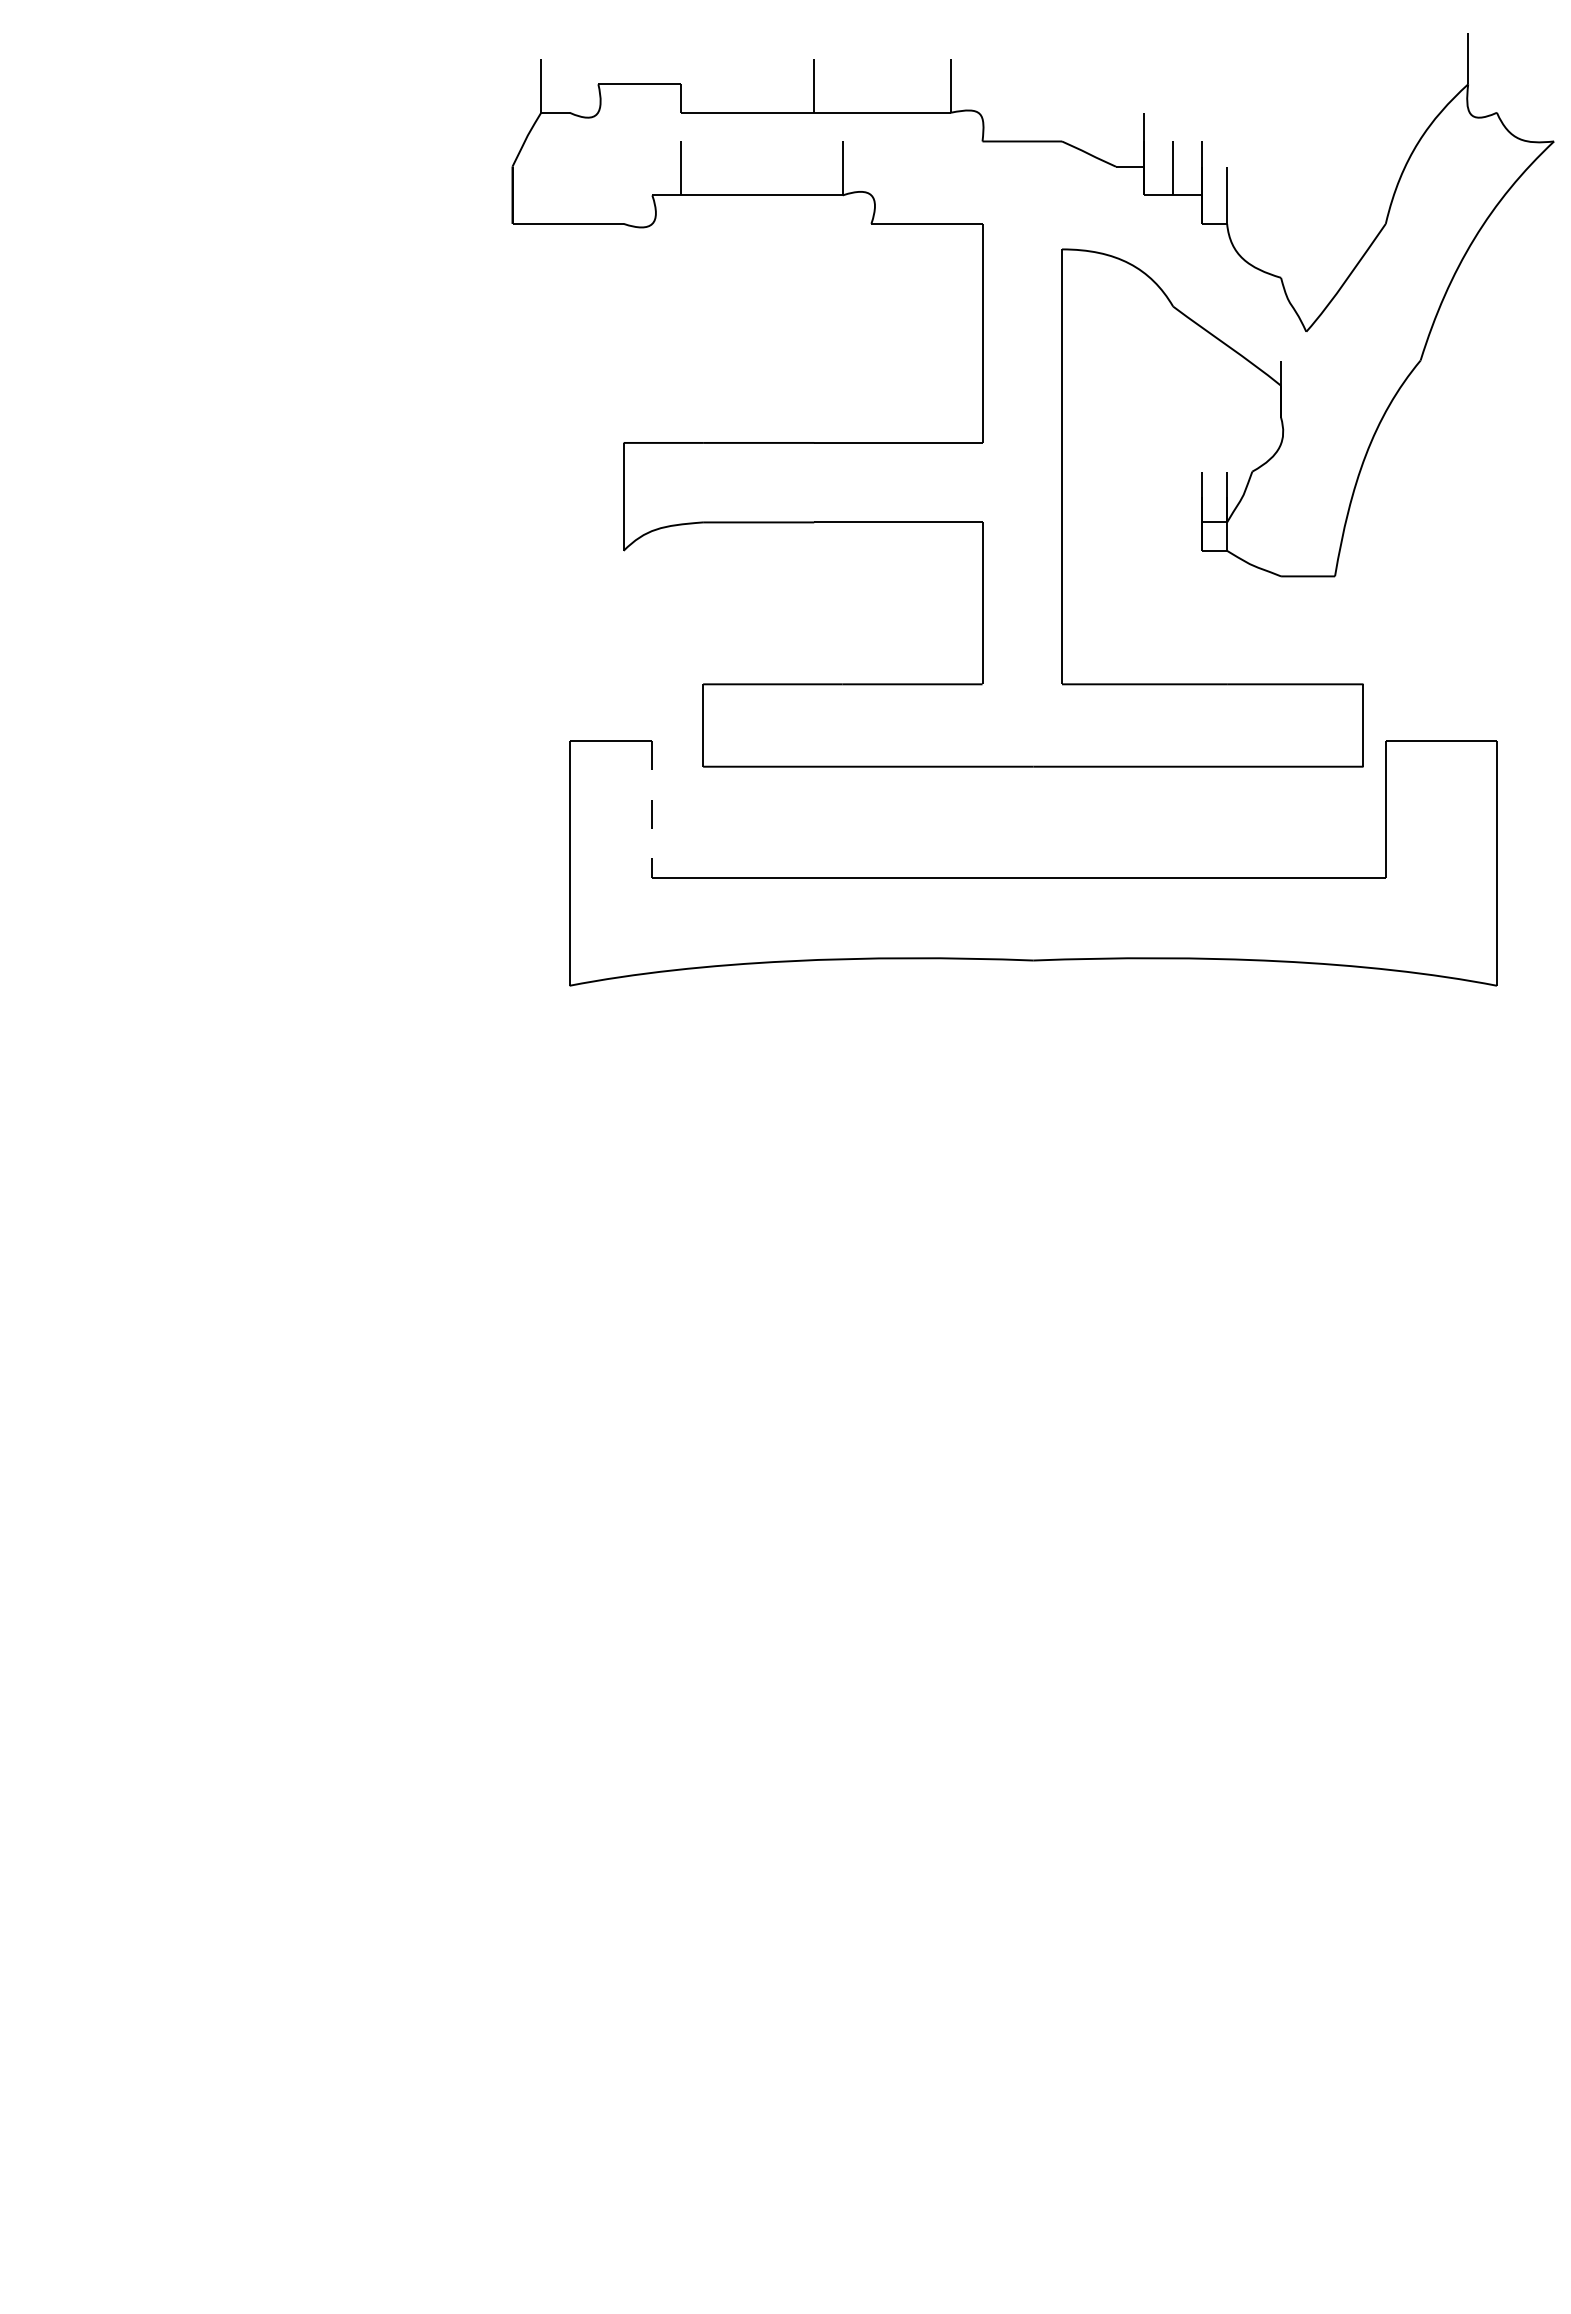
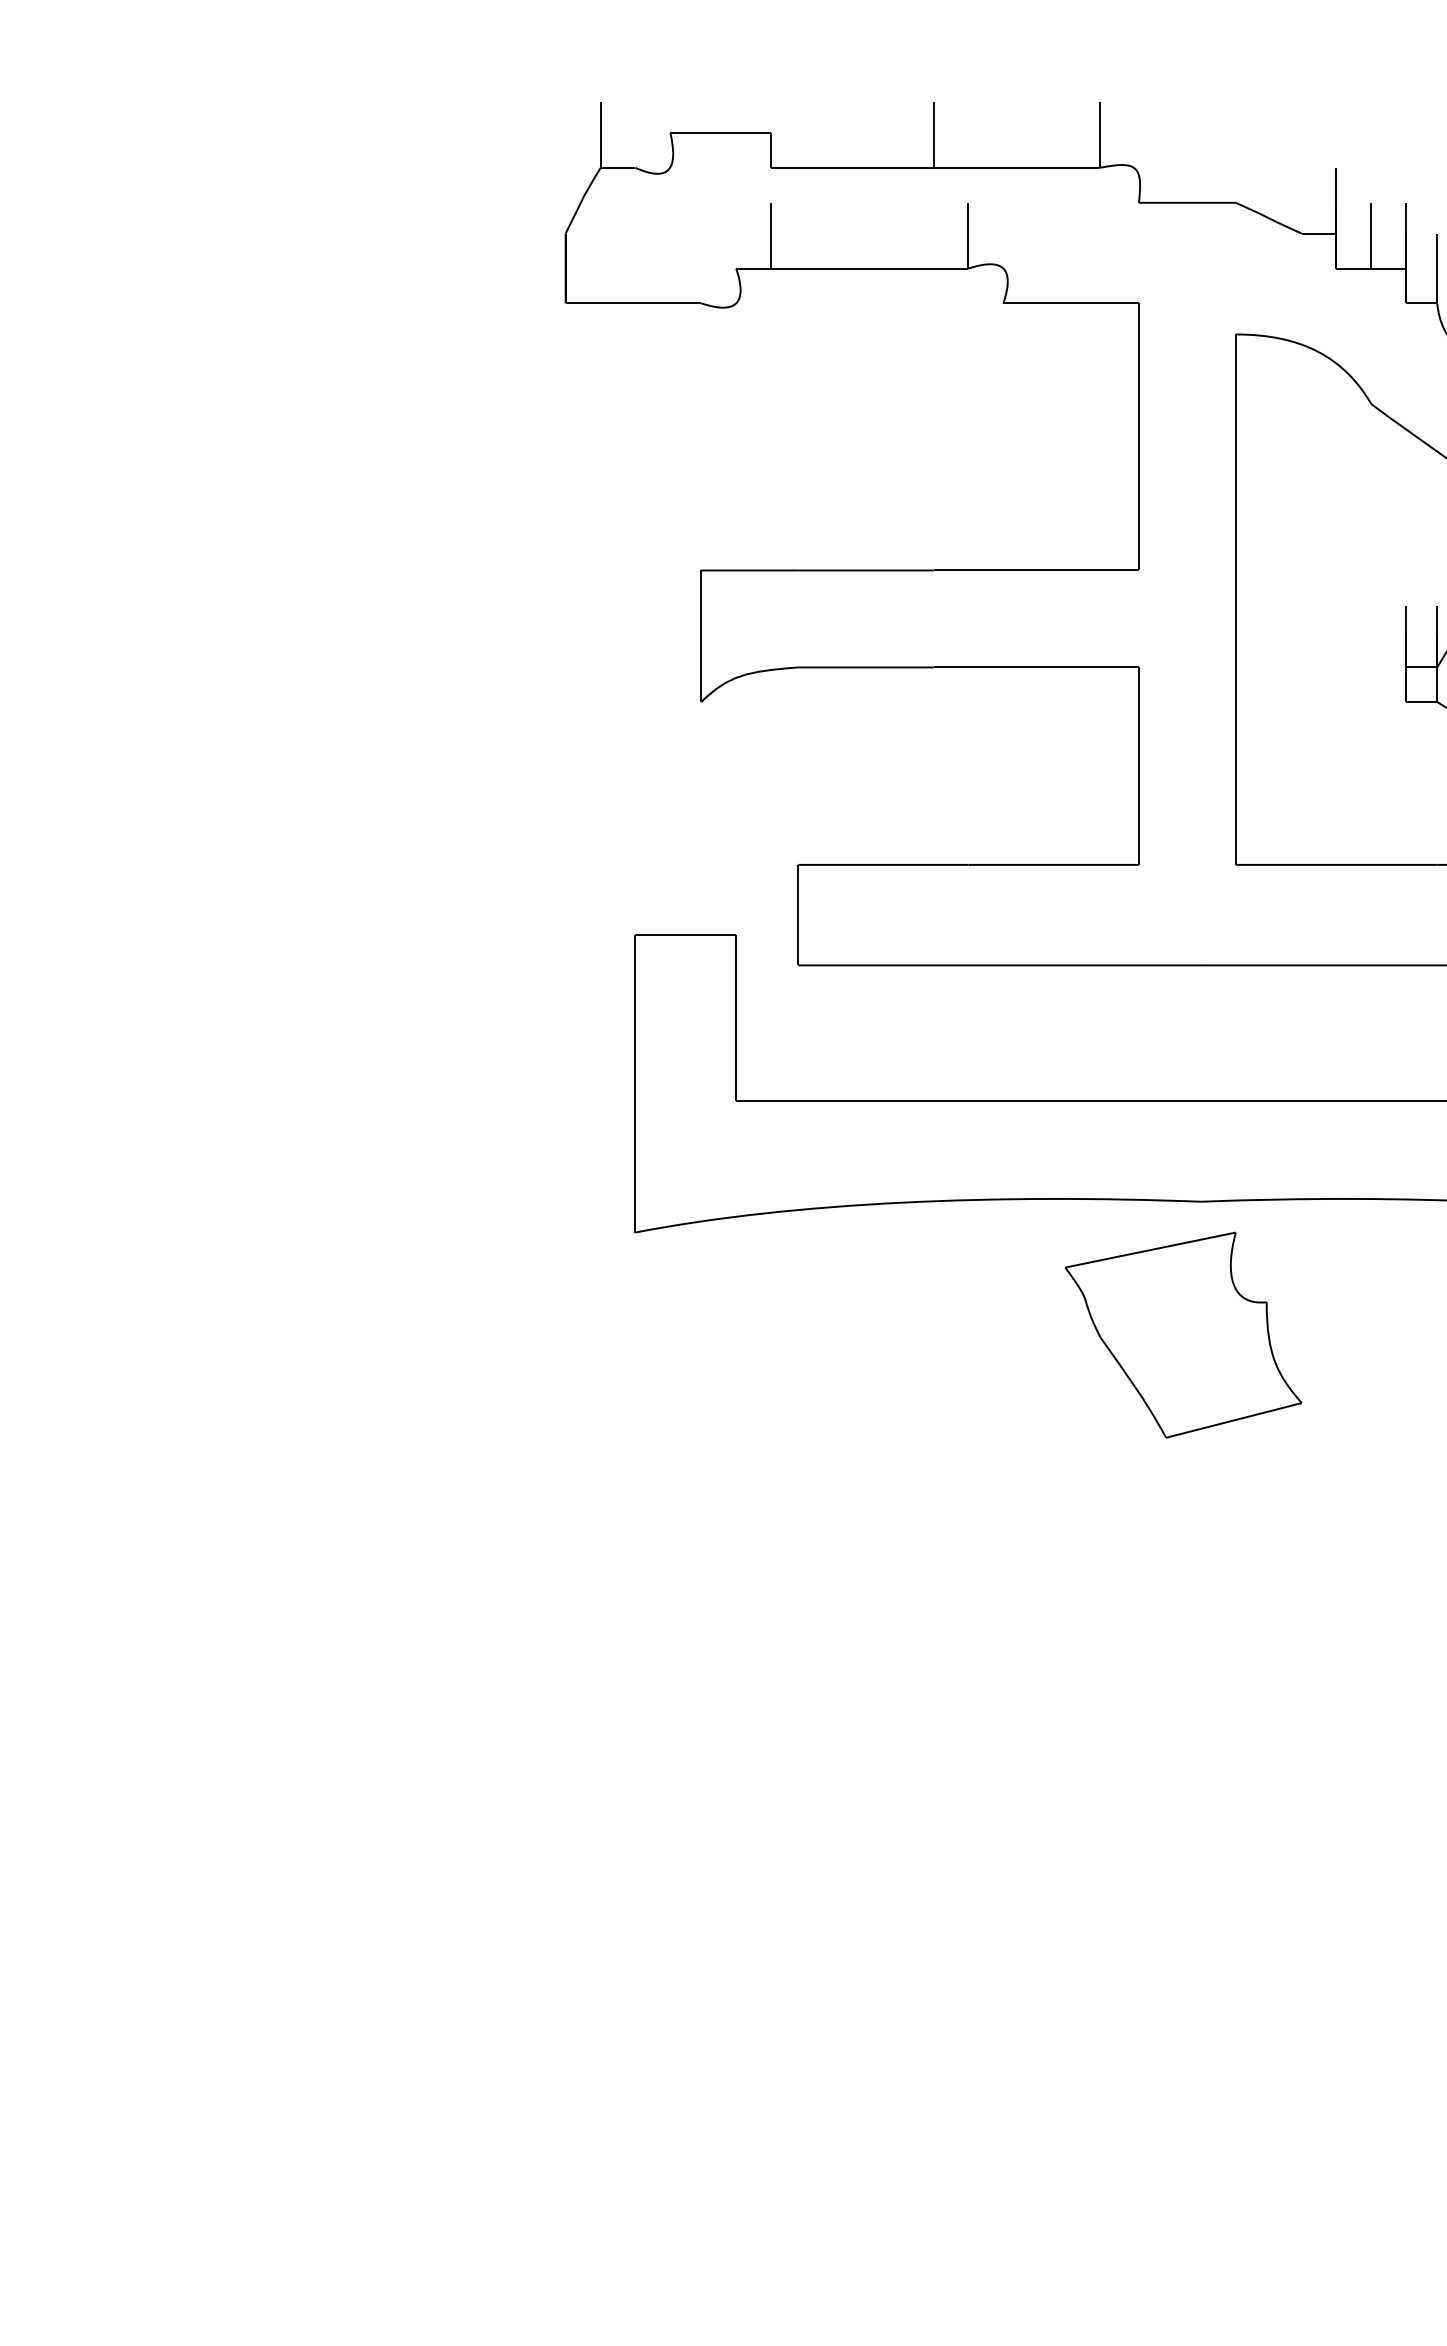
line: (652, 810) -> (736, 1018), dashed -> solid
part: (1018, 1069) -> (1182, 1334), added

